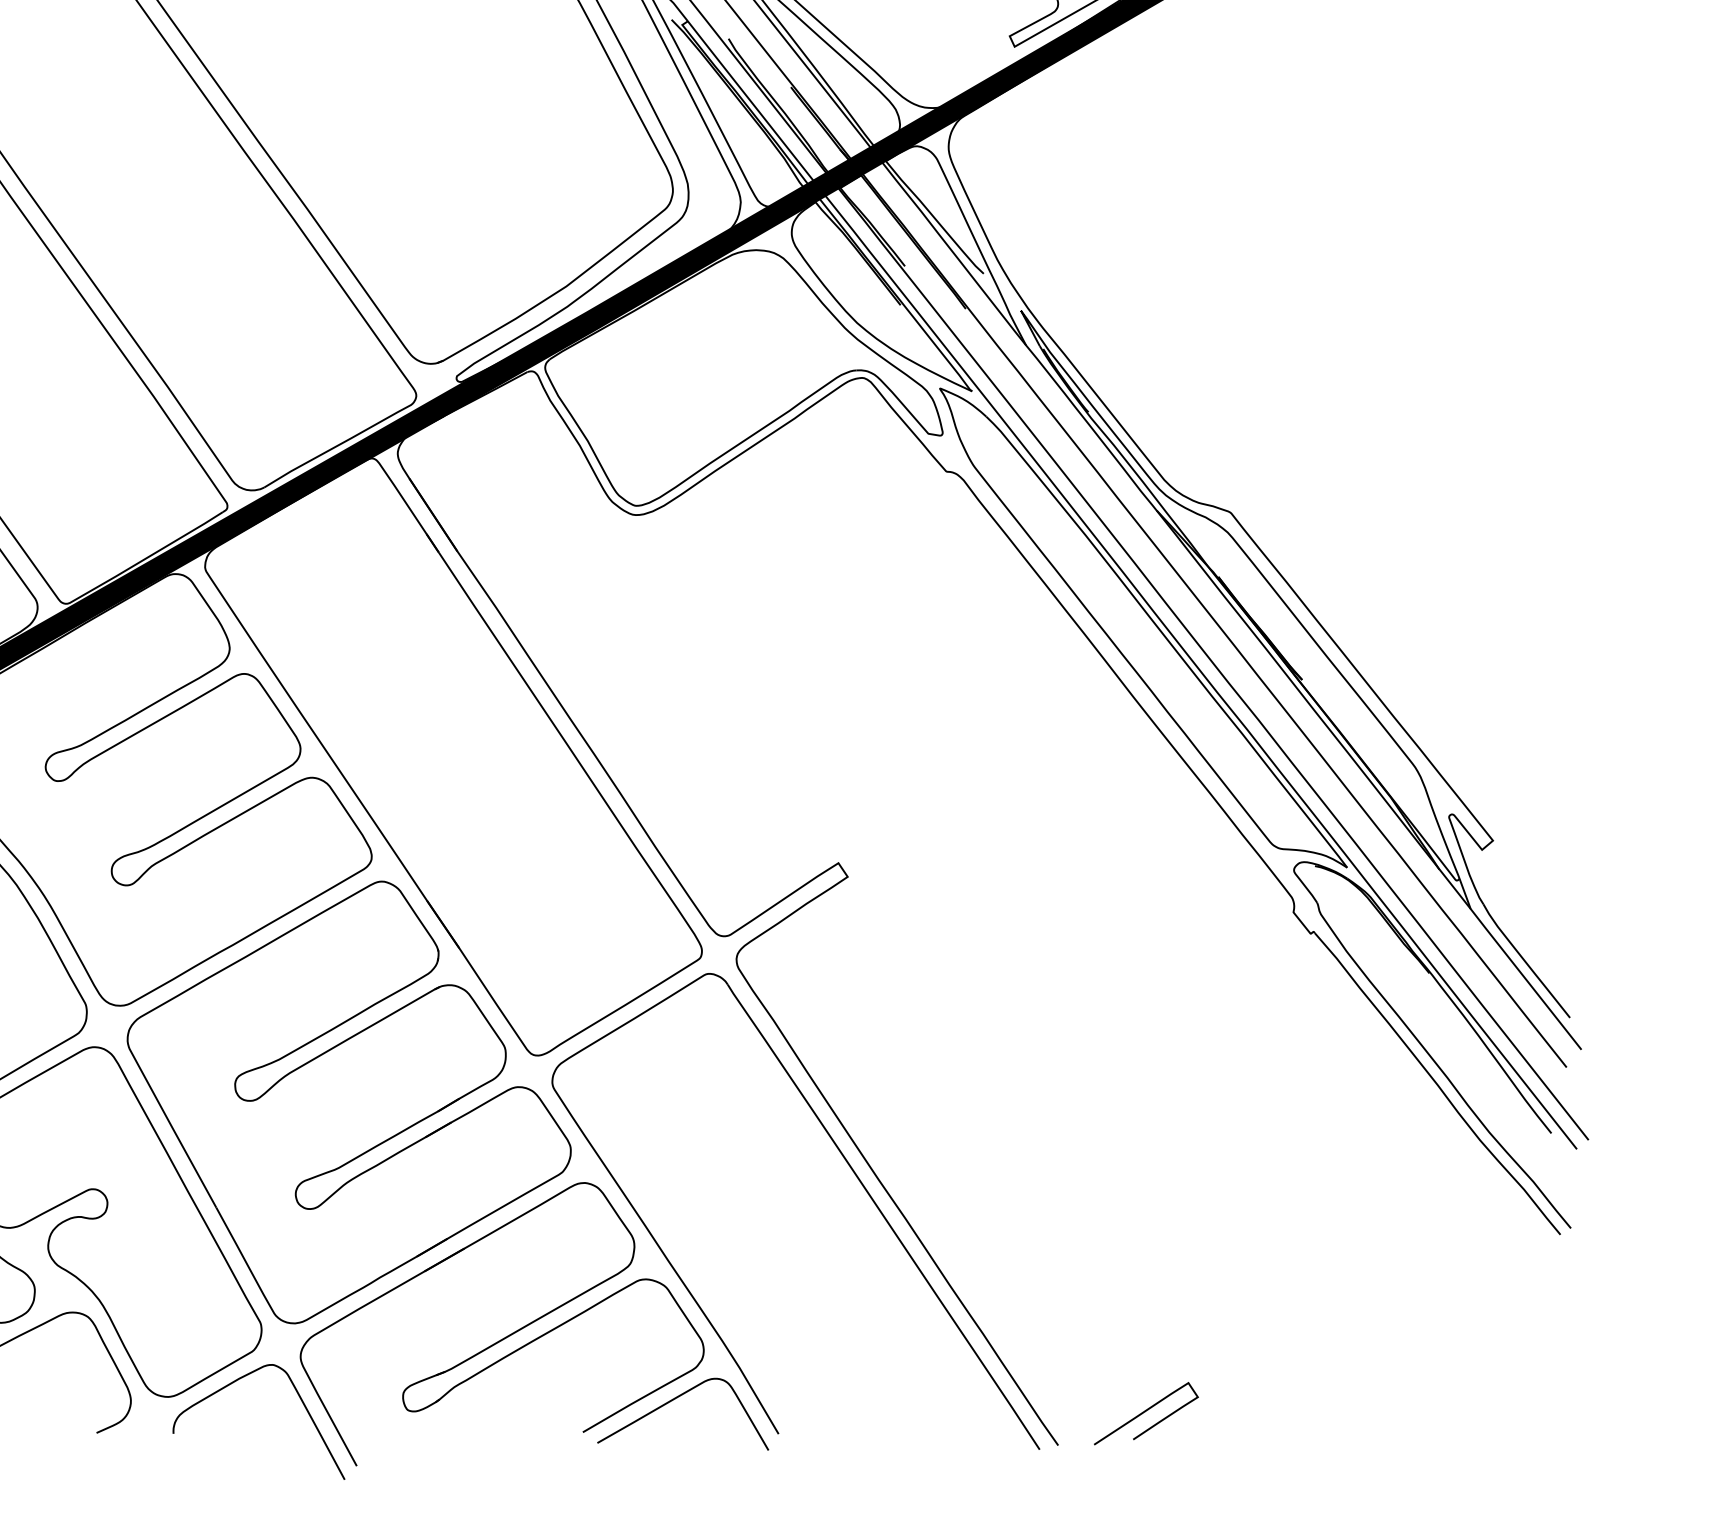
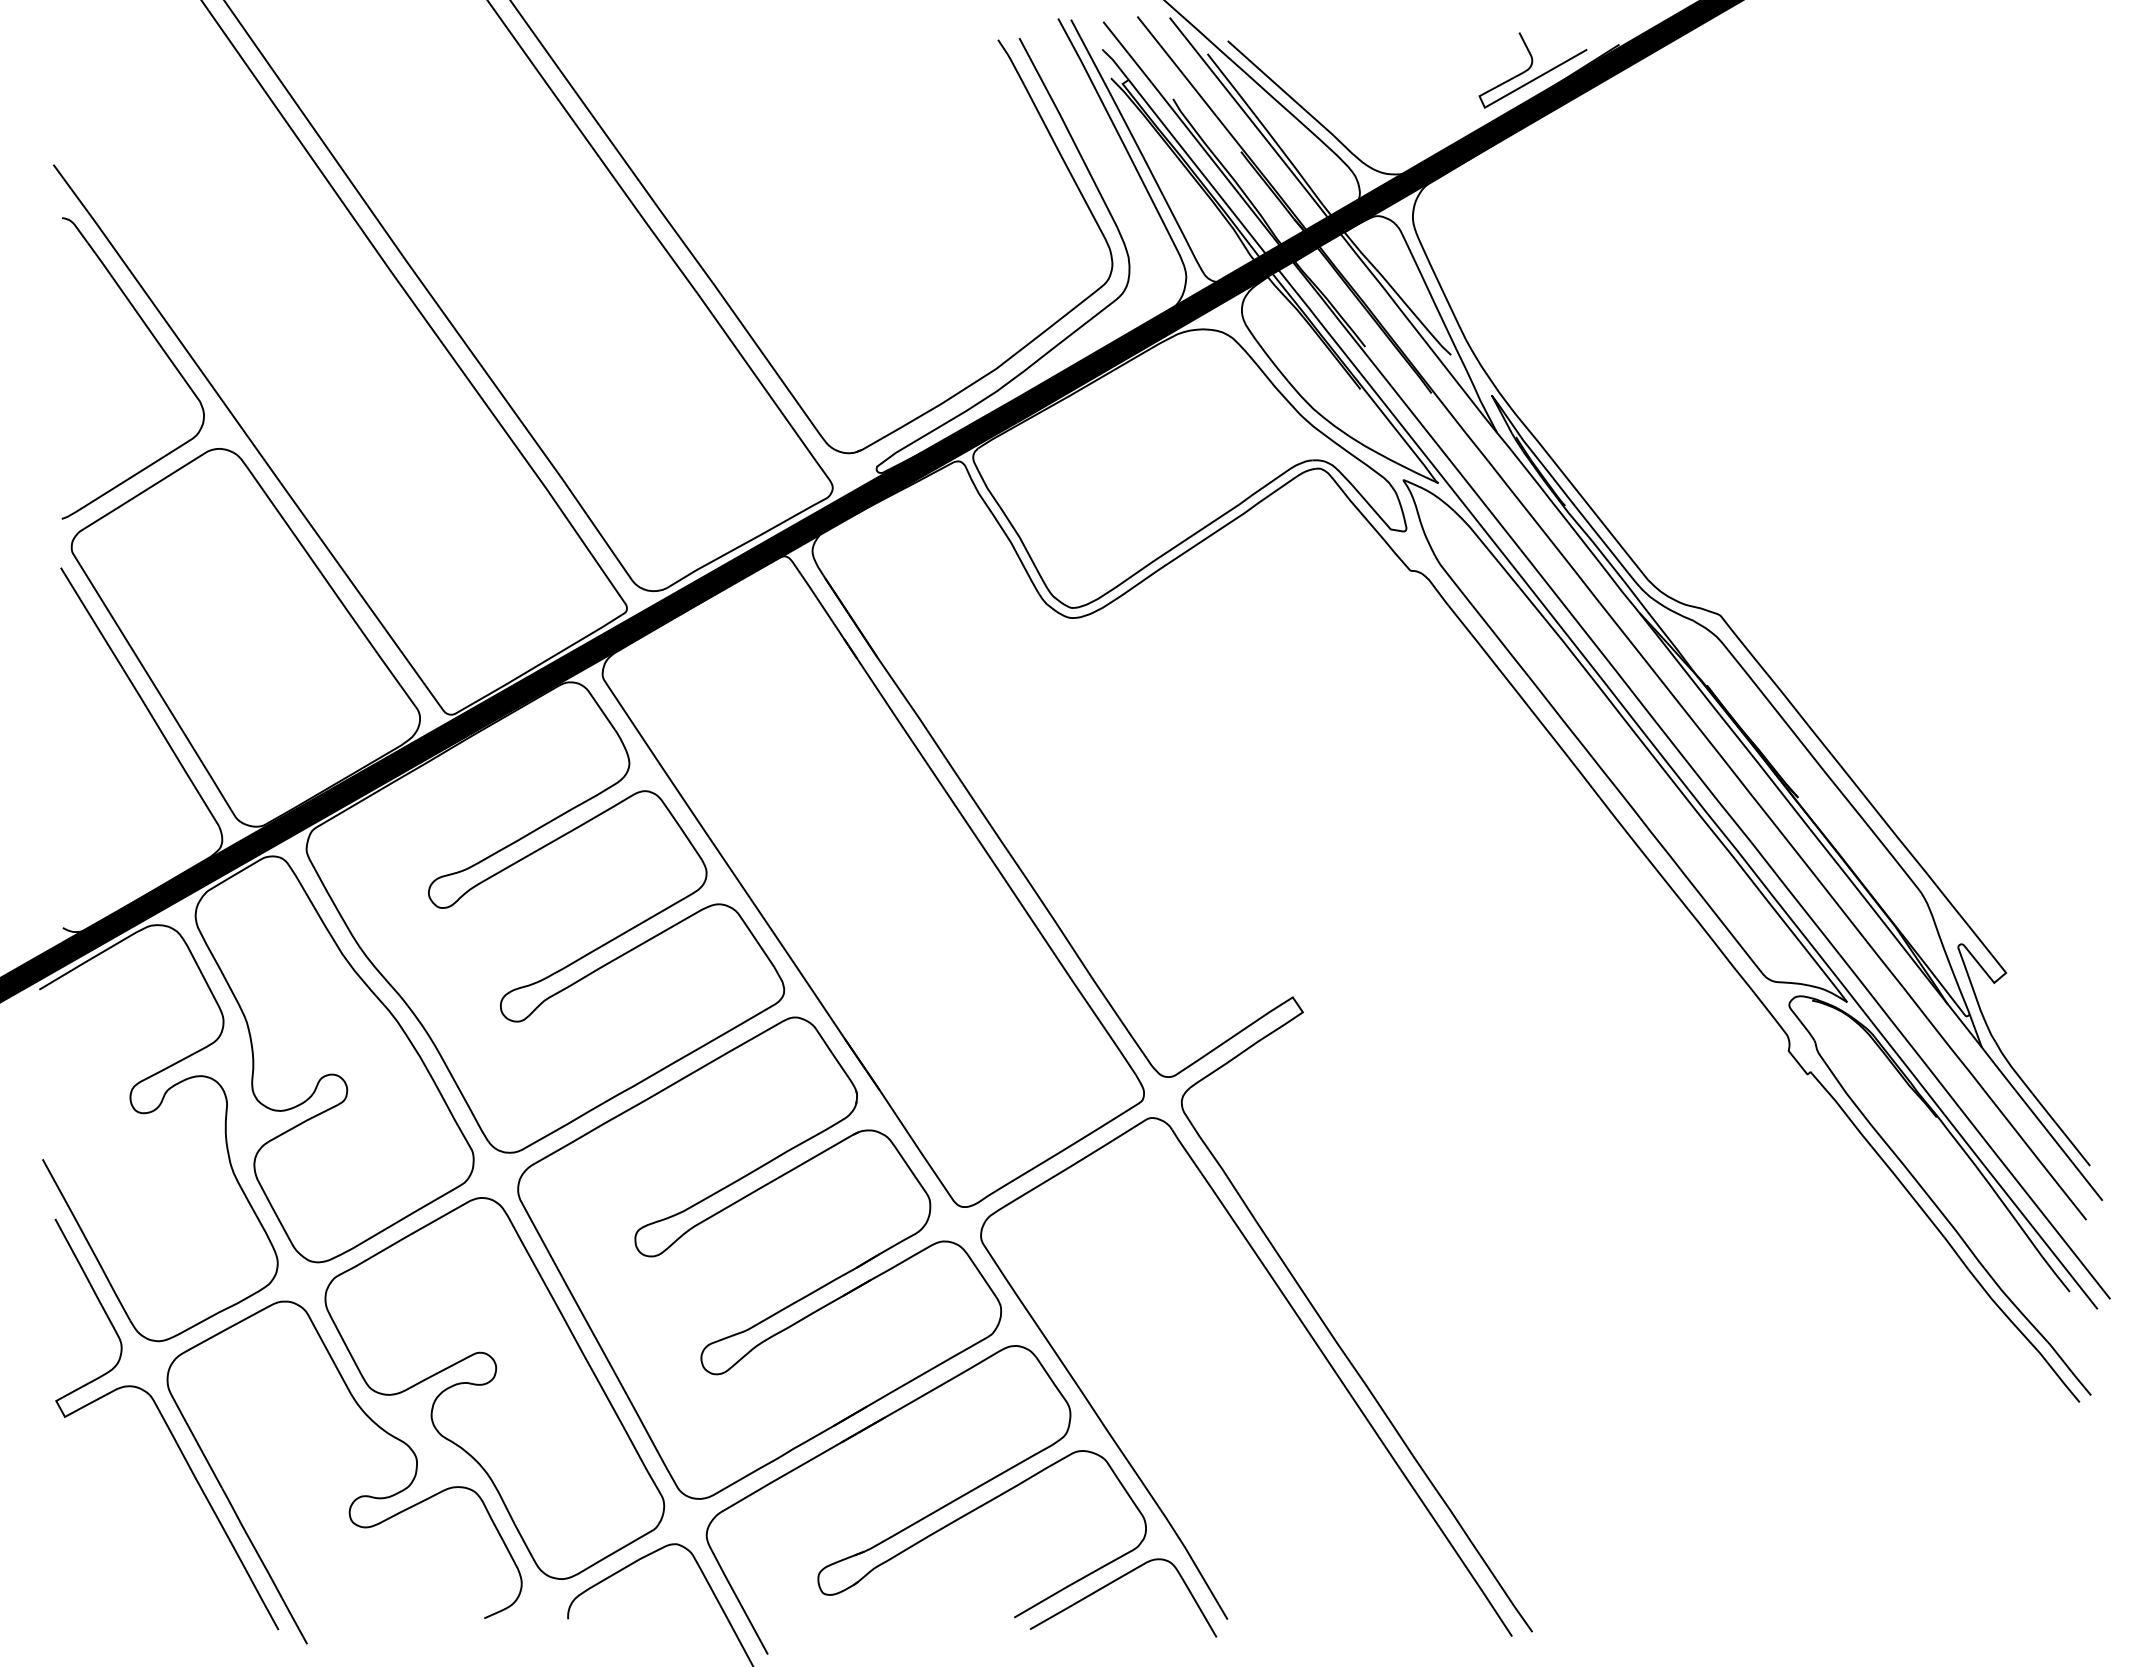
curve: (1145, 1411) -> (1627, 1595), removed

